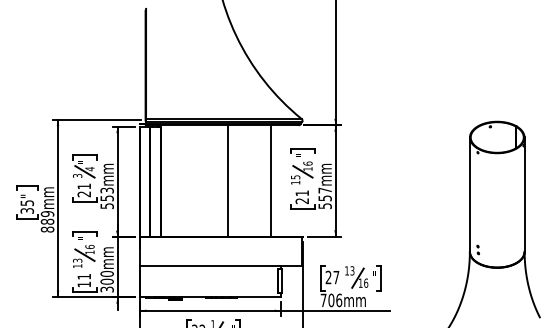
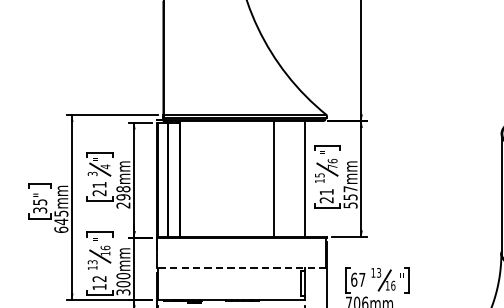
text: (307, 168) -> (332, 166), 16 -> 76
line: (228, 180) -> (274, 178), moved
line: (270, 180) -> (305, 178), moved
text: (106, 198) -> (122, 197), 553mm -> 298mm
text: (47, 221) -> (61, 221), 889mm -> 645mm
line: (220, 266) -> (241, 268), solid -> dashed
text: (83, 276) -> (98, 278), 11 -> 12
text: (328, 277) -> (354, 279), 27 -> 67

